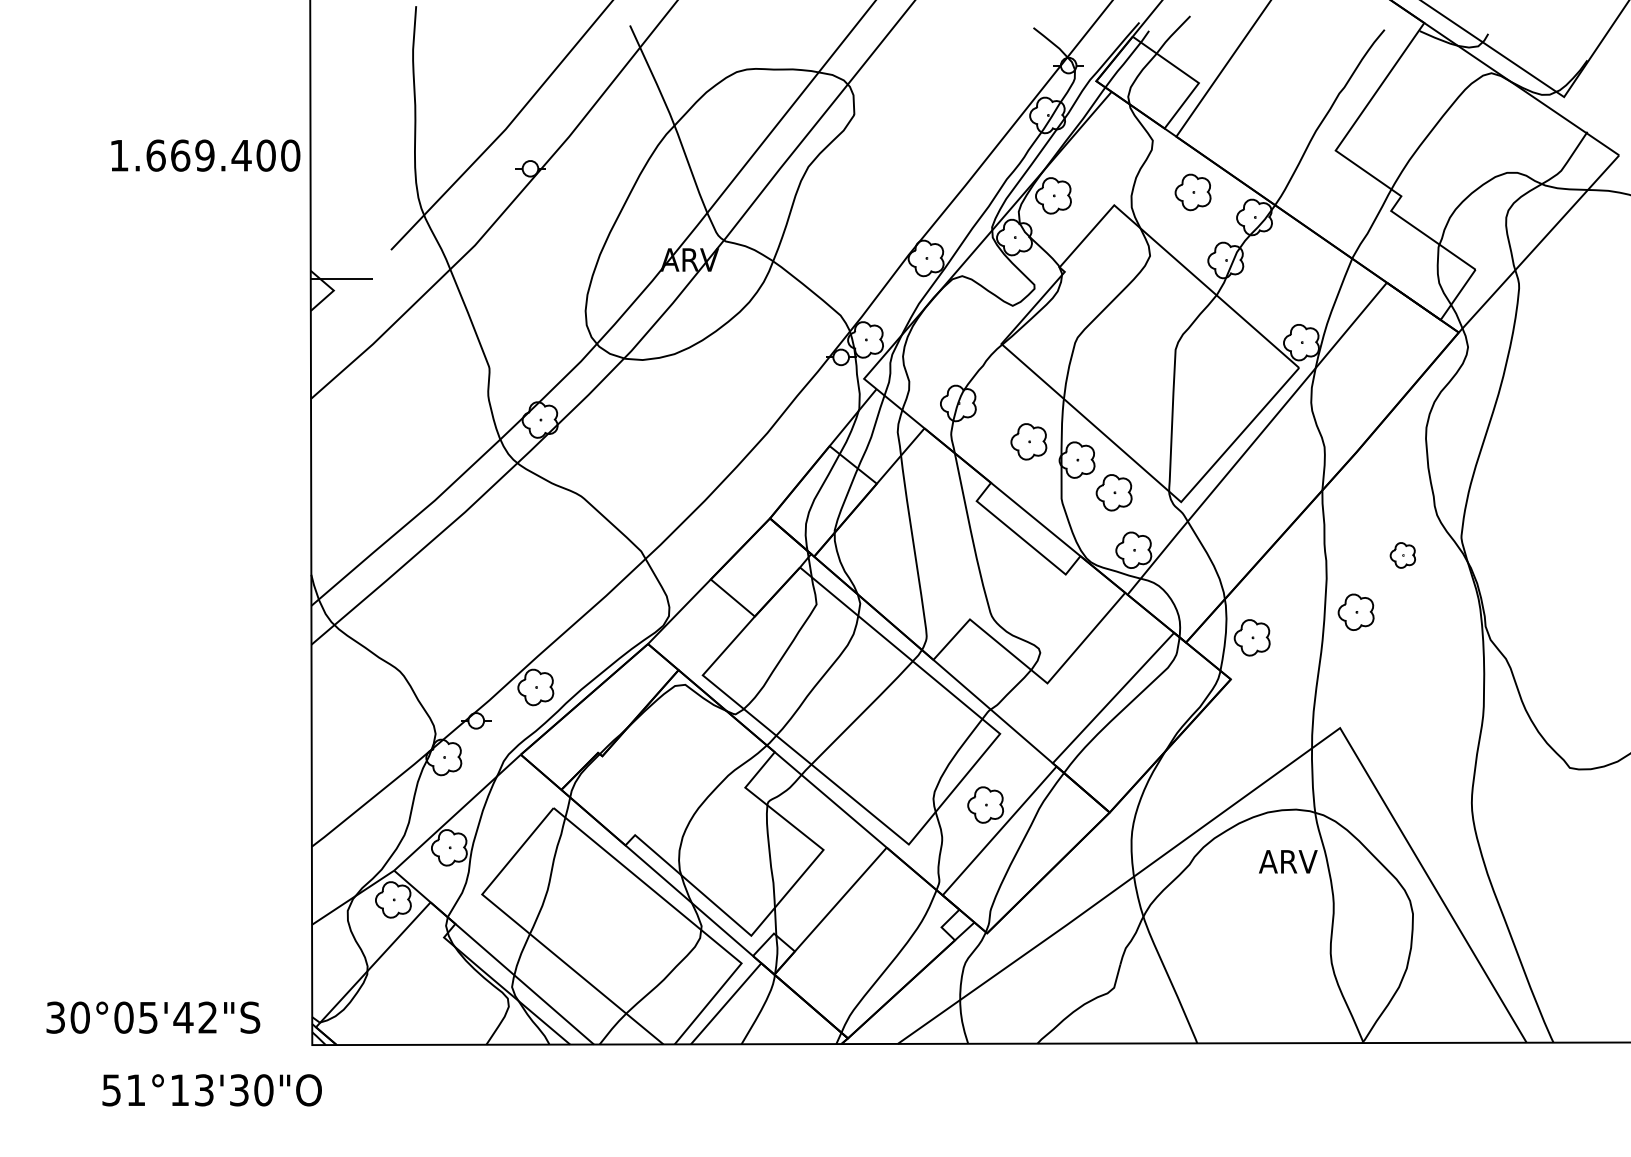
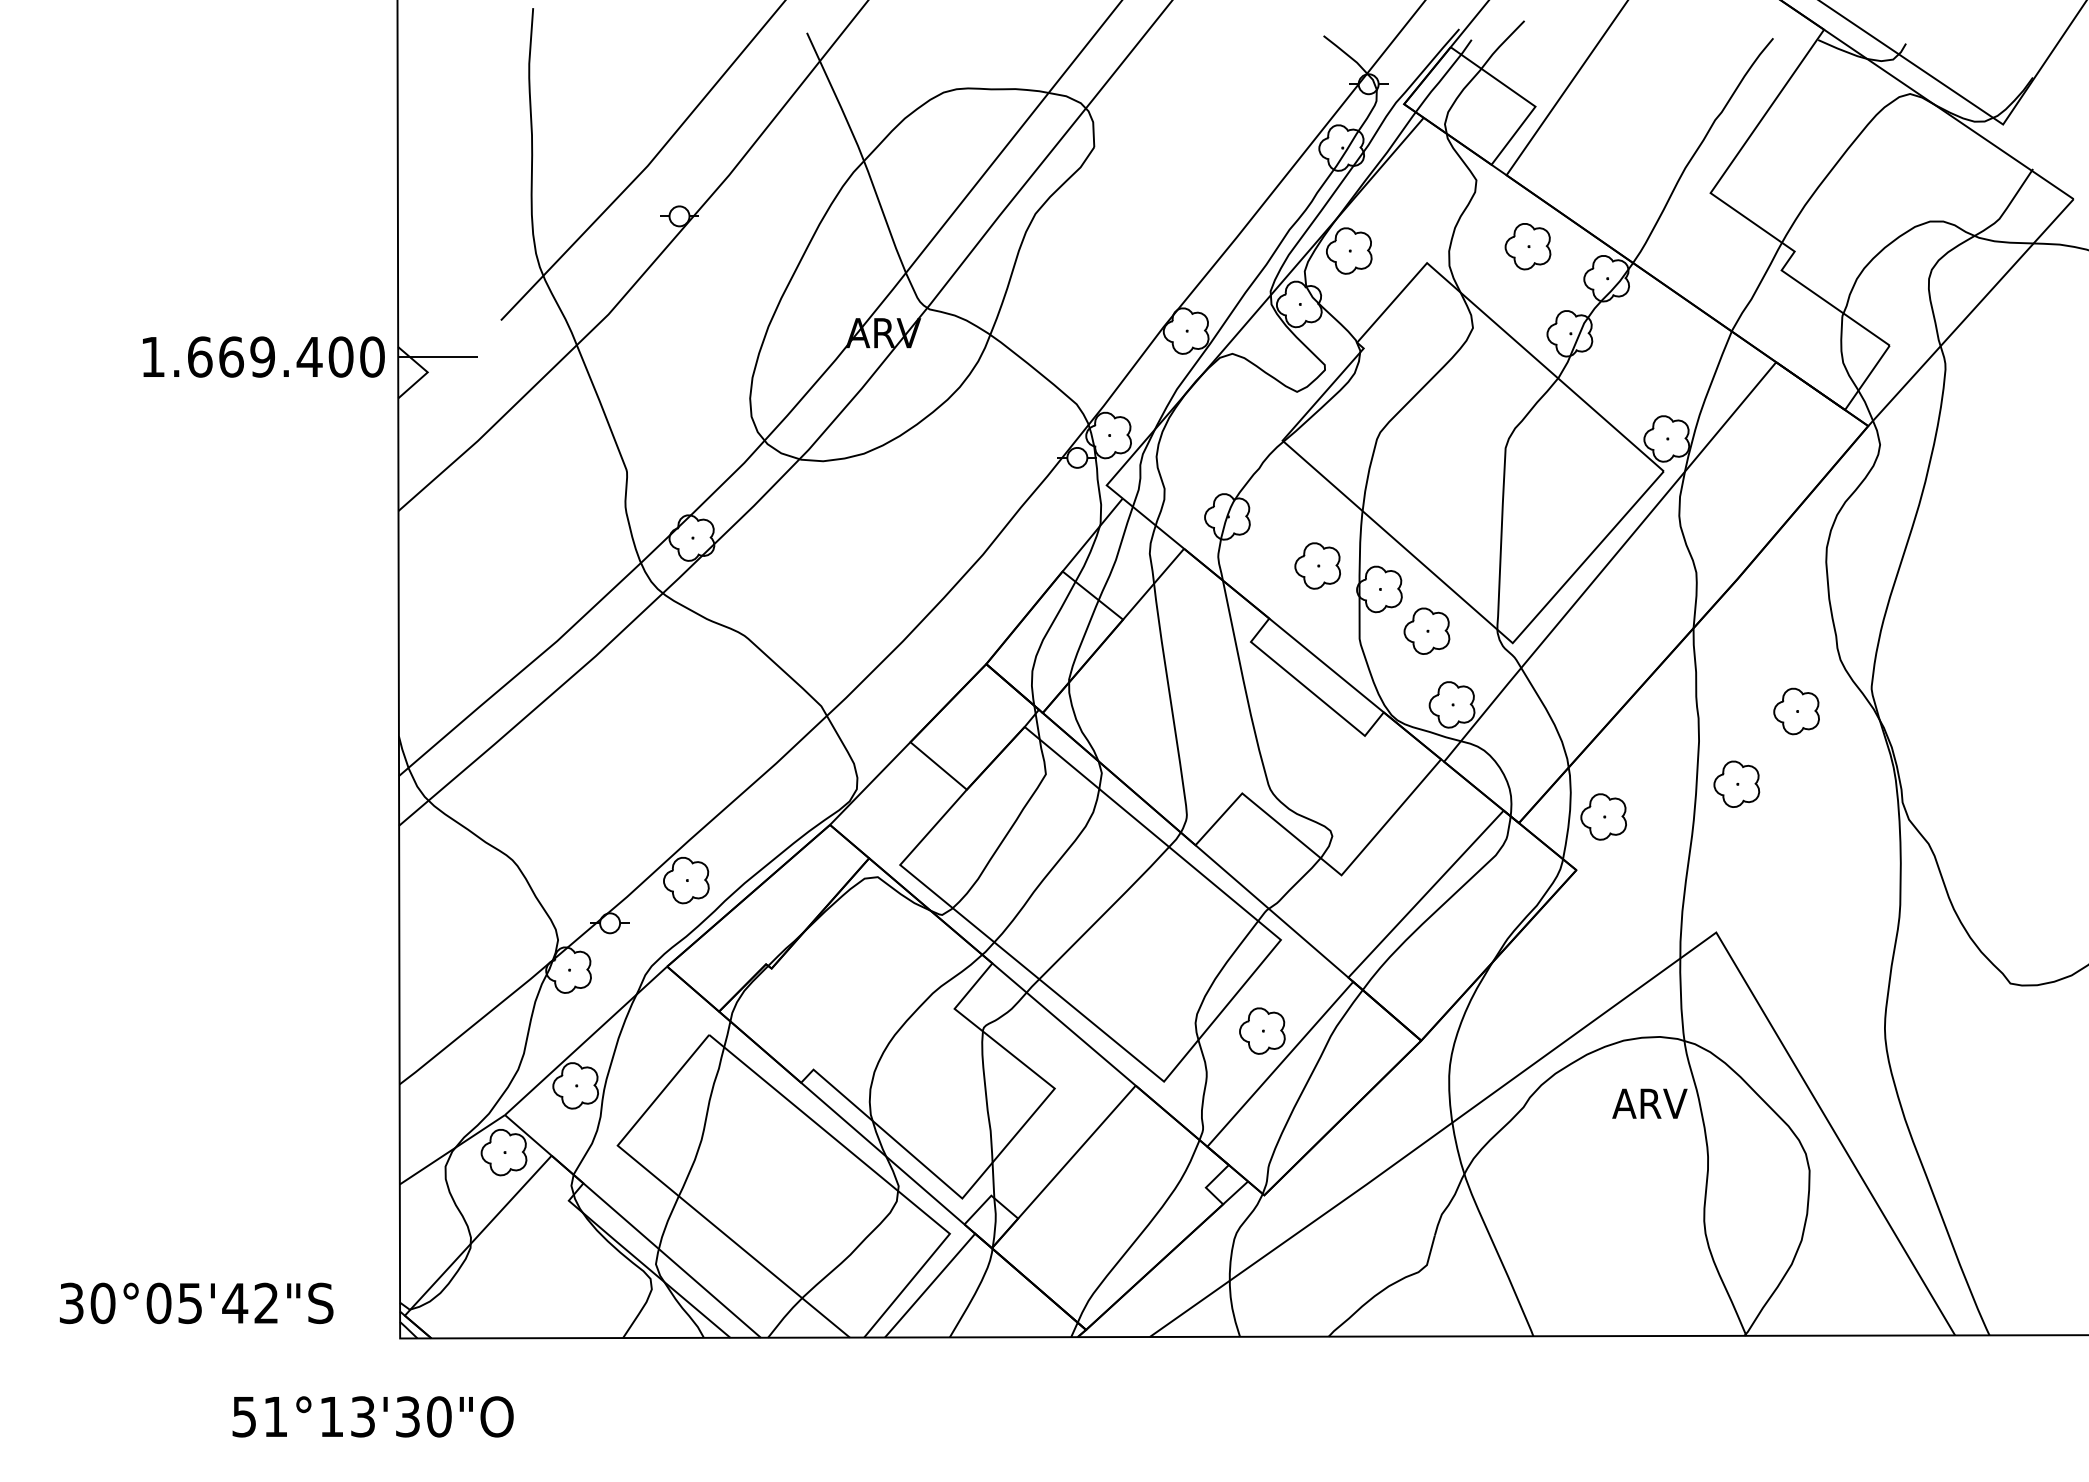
text: (205, 155) -> (263, 356), moved
part: (1402, 555) -> (1796, 711), size x1.43
text: (211, 1090) -> (372, 1417), moved

